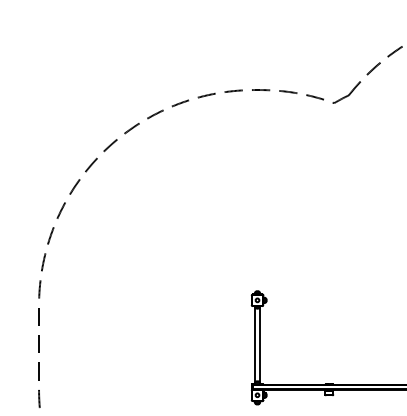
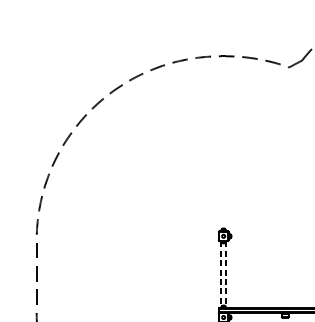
line: (254, 344) -> (221, 274), solid -> dashed
line: (260, 344) -> (226, 274), solid -> dashed

